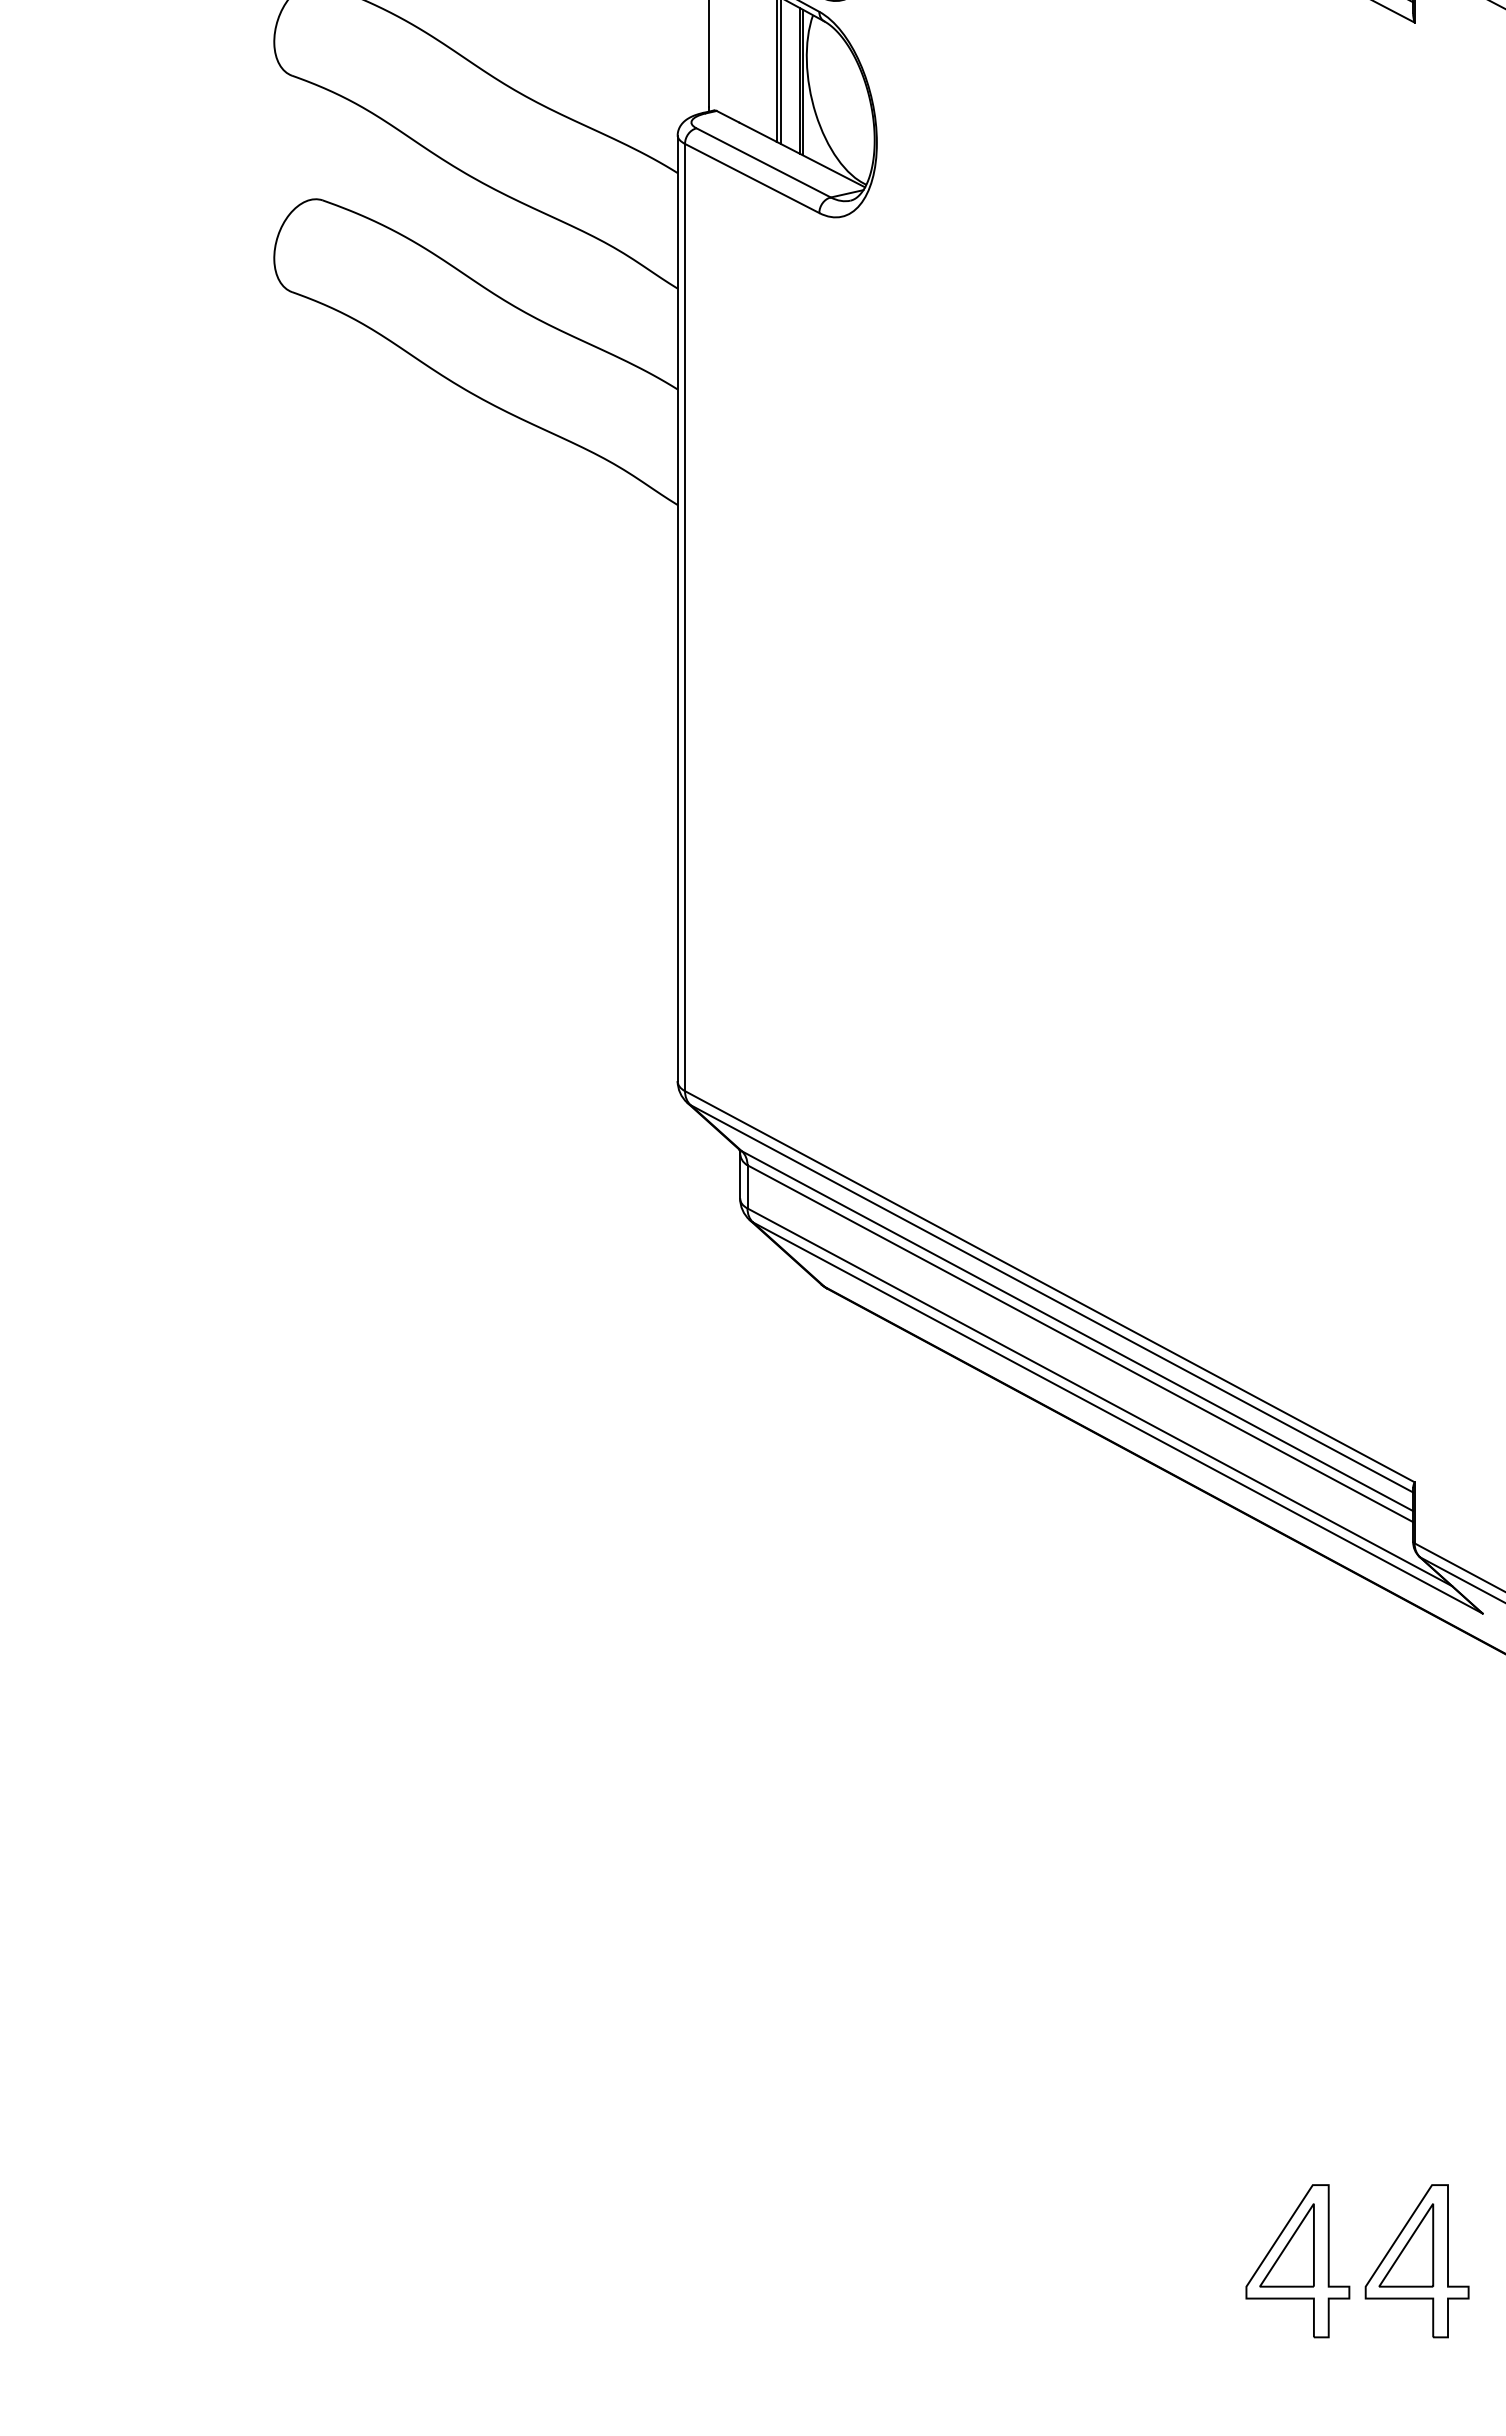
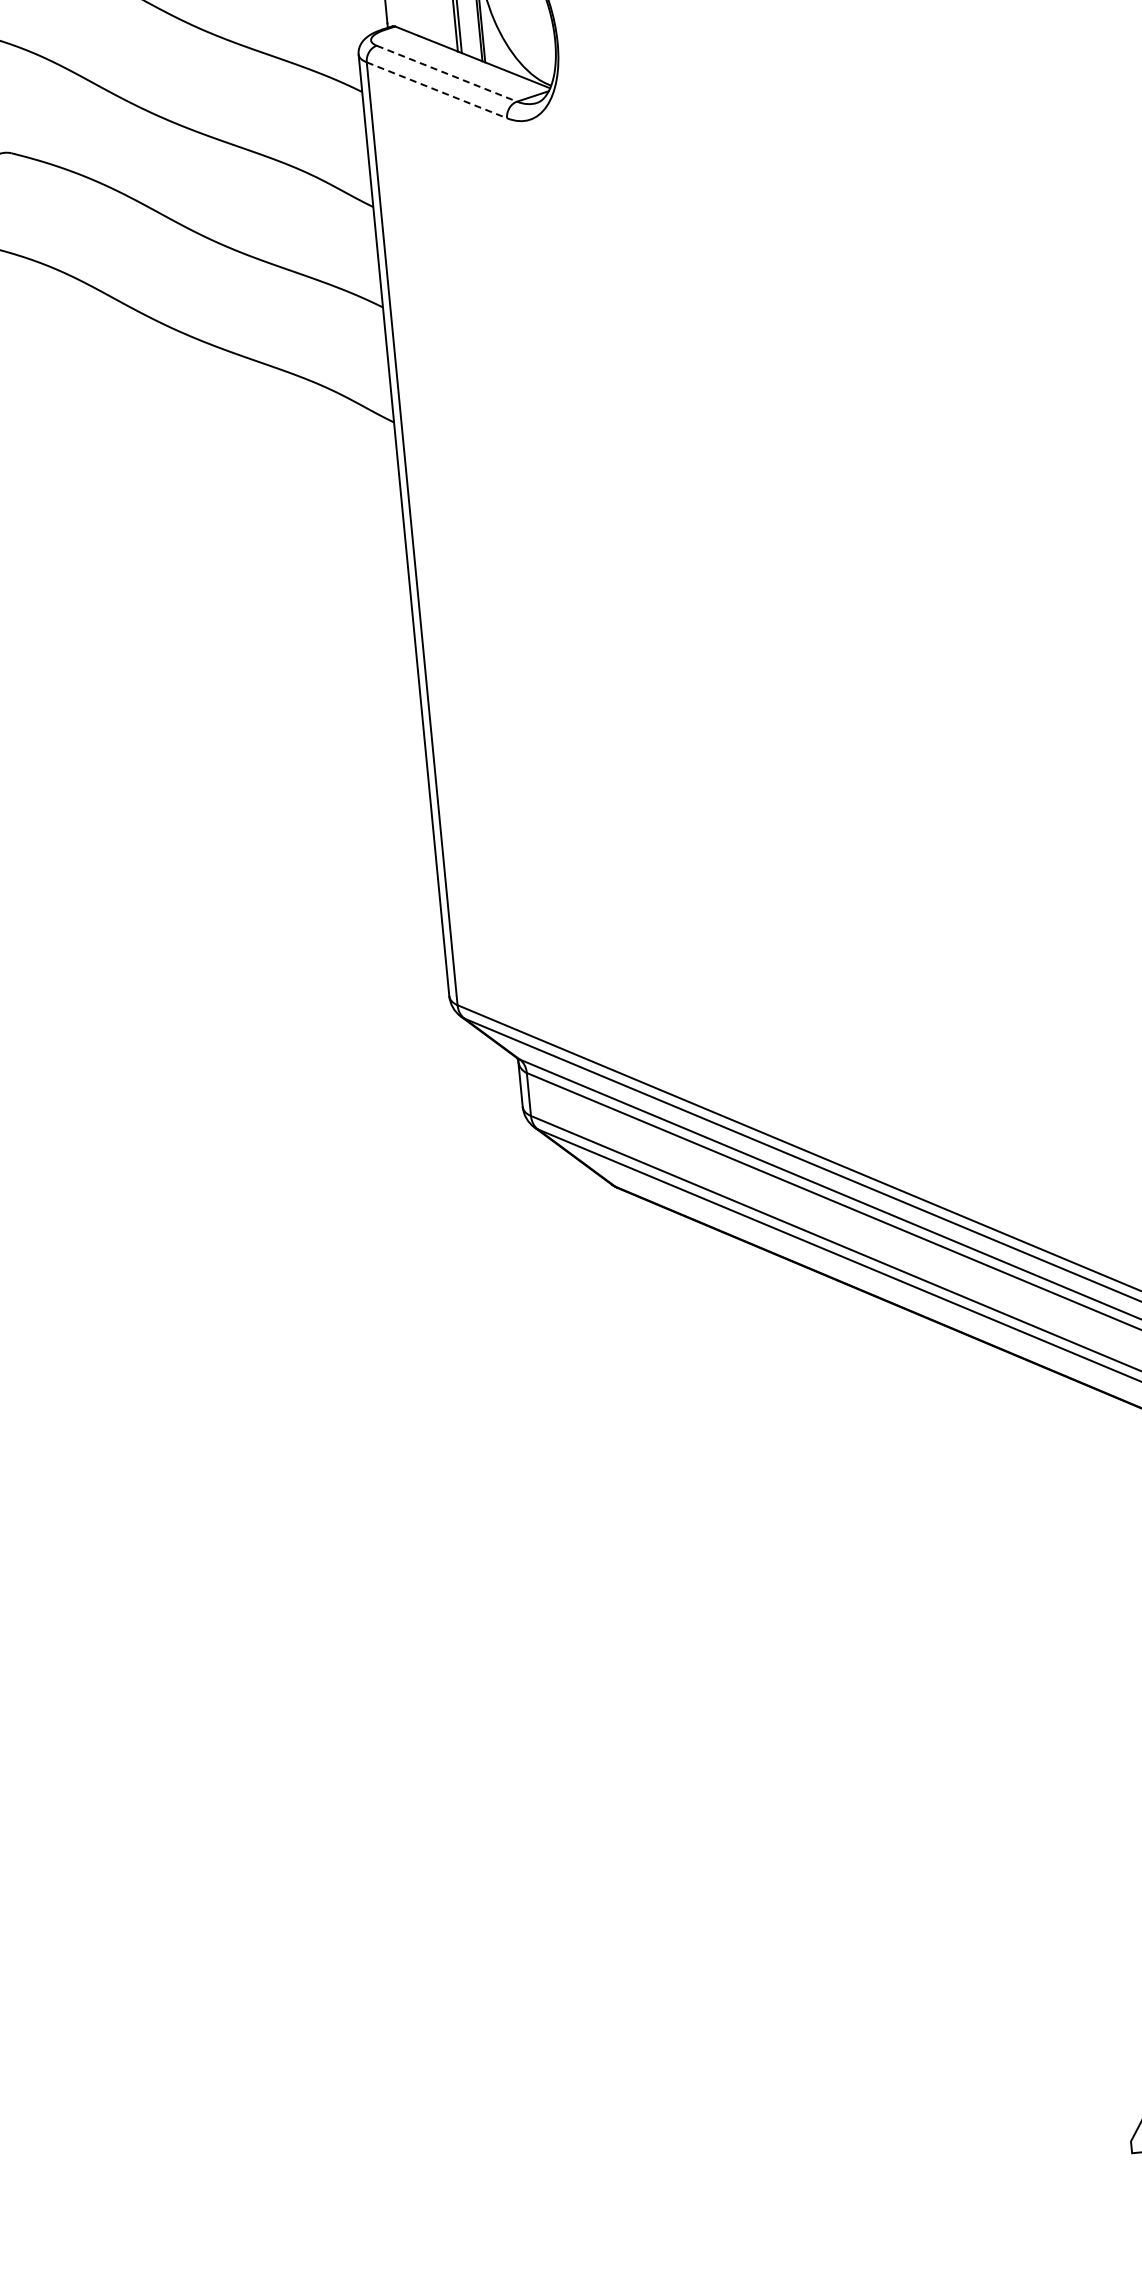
line: (763, 162) -> (446, 73), solid -> dashed
line: (752, 178) -> (437, 90), solid -> dashed

